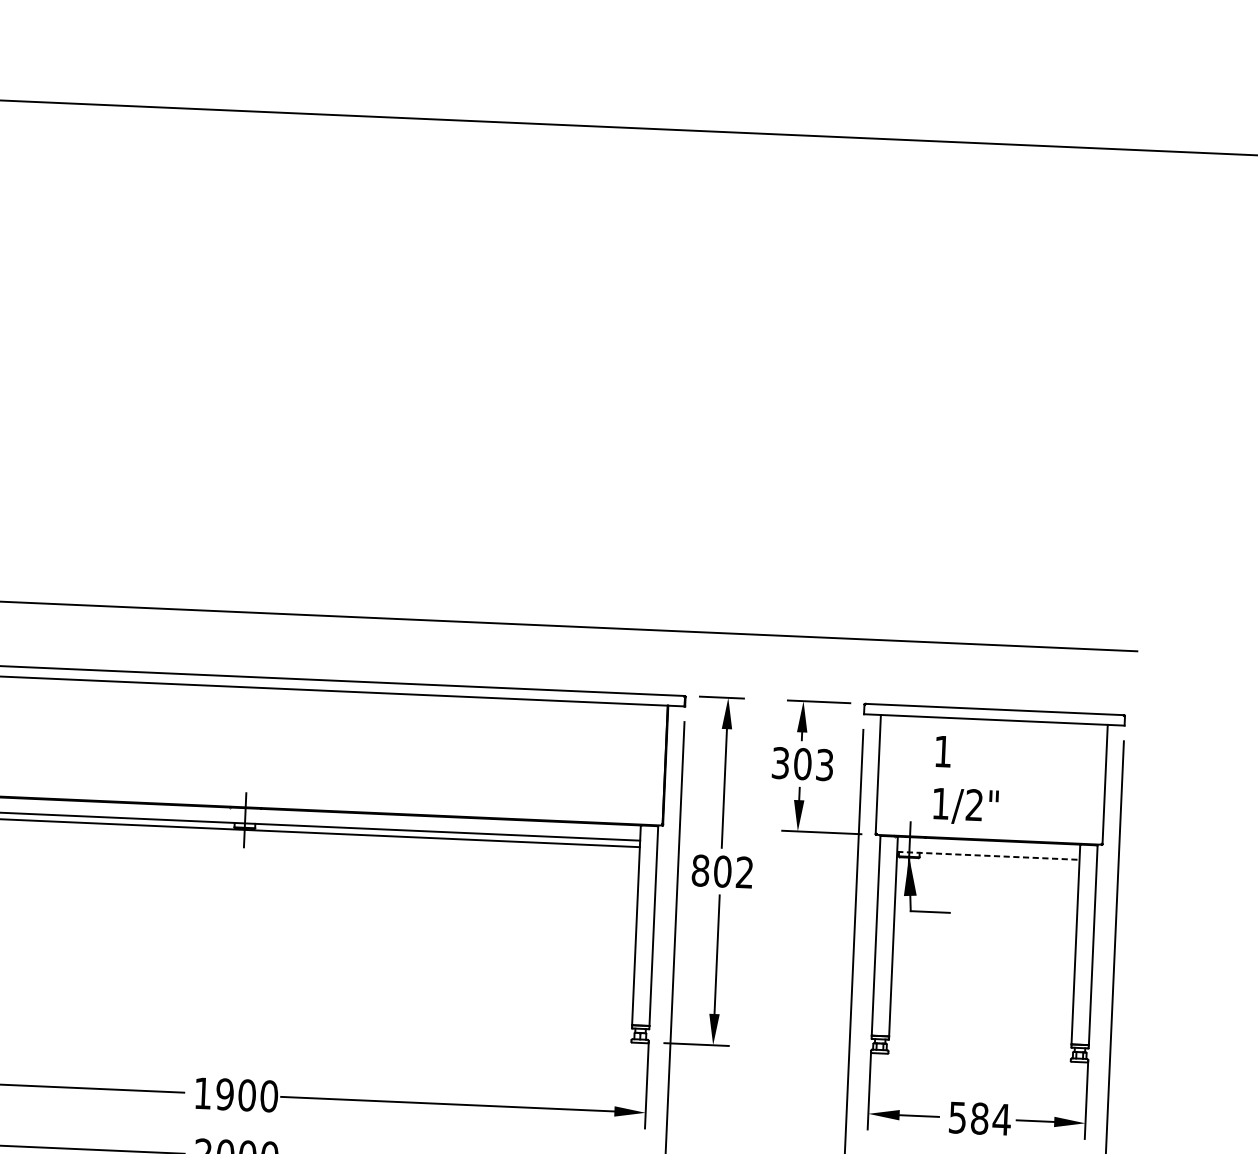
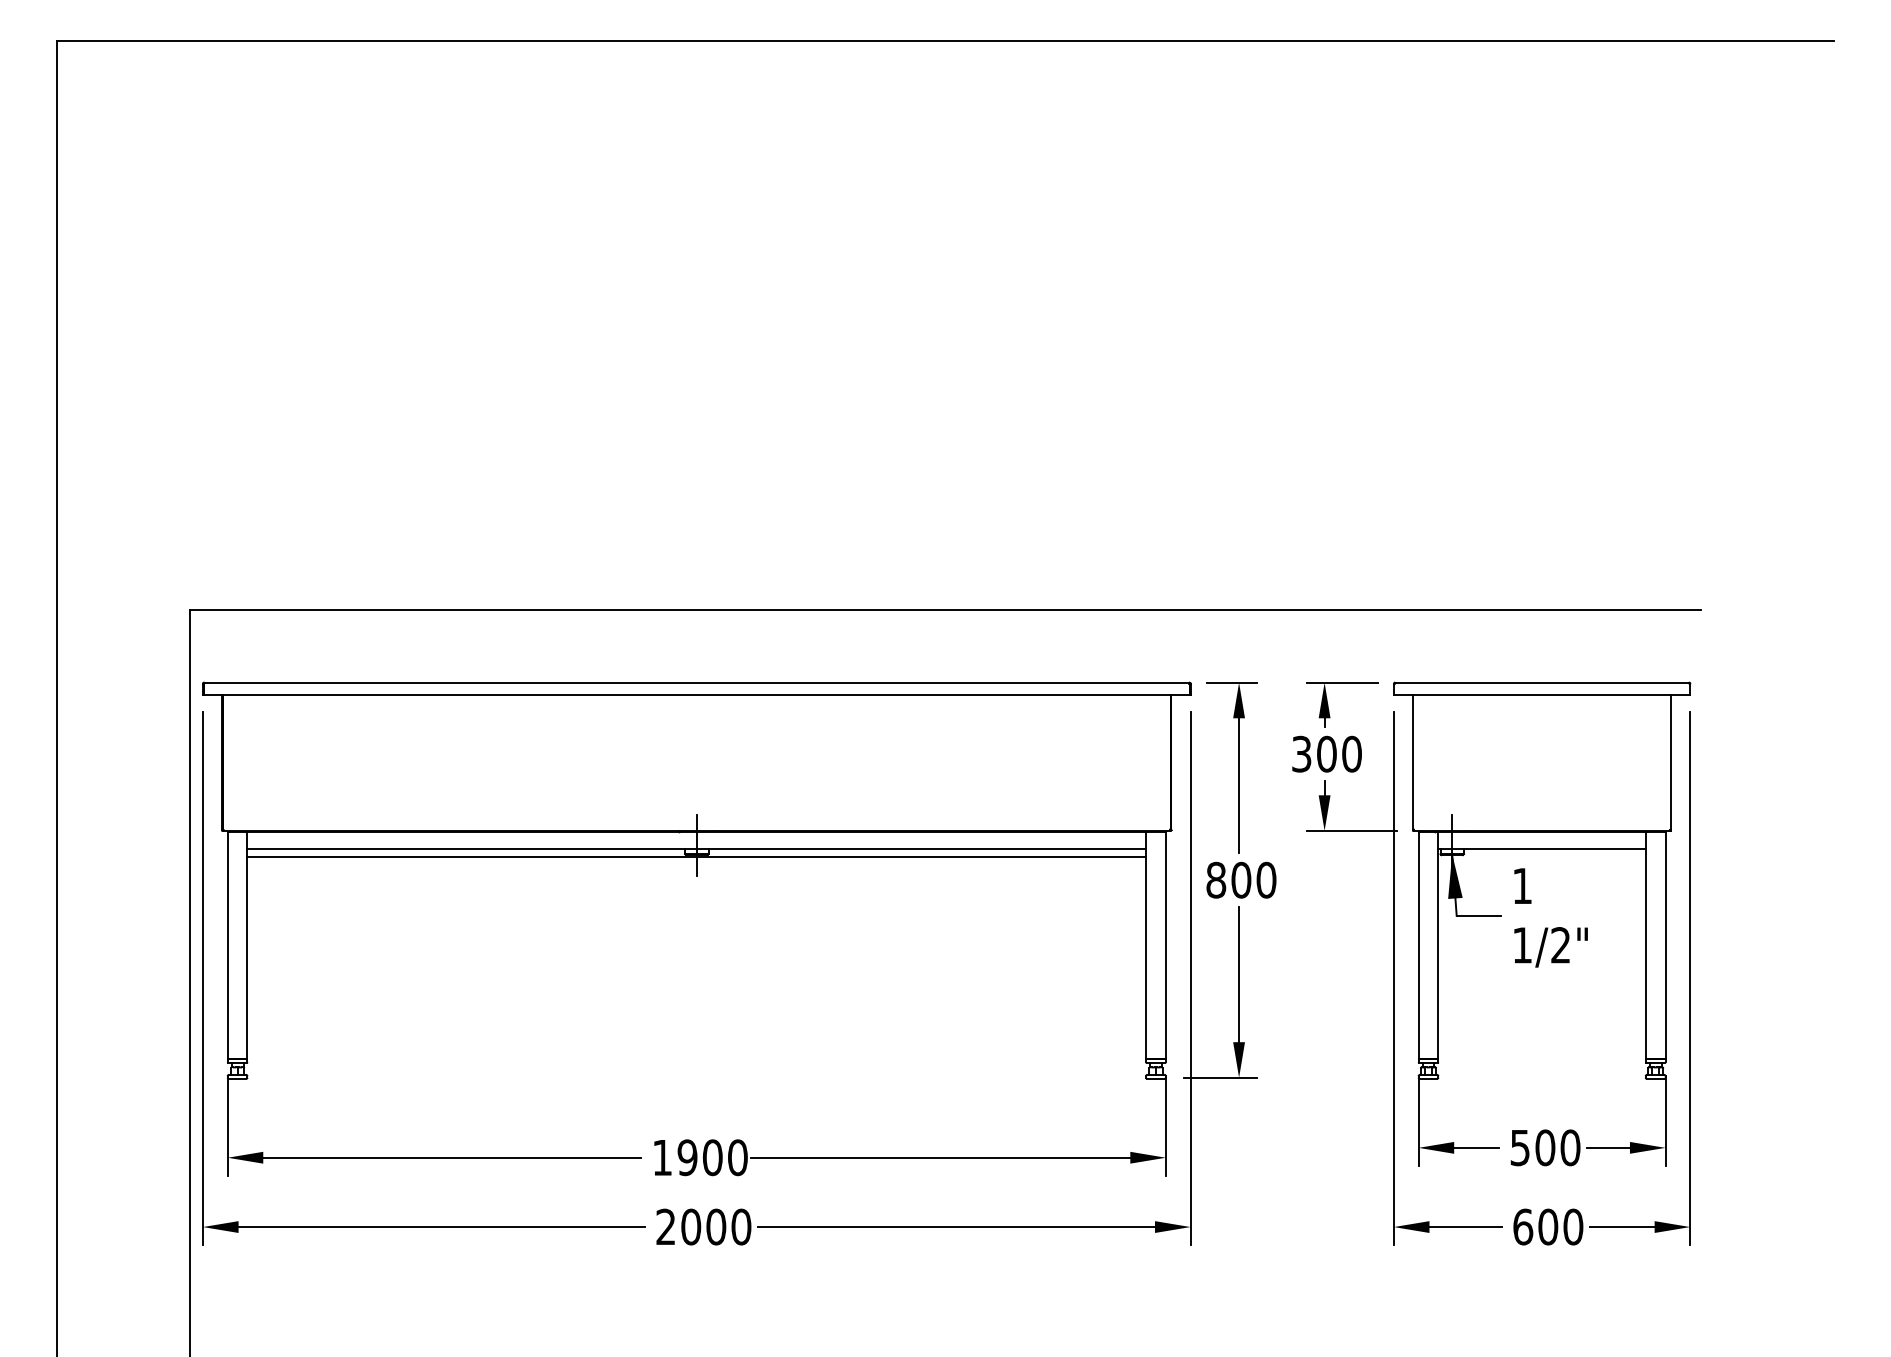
text: (824, 764) -> (1351, 753), 303 -> 300
text: (966, 780) -> (1550, 917), moved
line: (988, 856) -> (1542, 849), dashed -> solid
text: (744, 871) -> (1266, 879), 802 -> 800
text: (990, 1118) -> (1557, 1147), 584 -> 500

